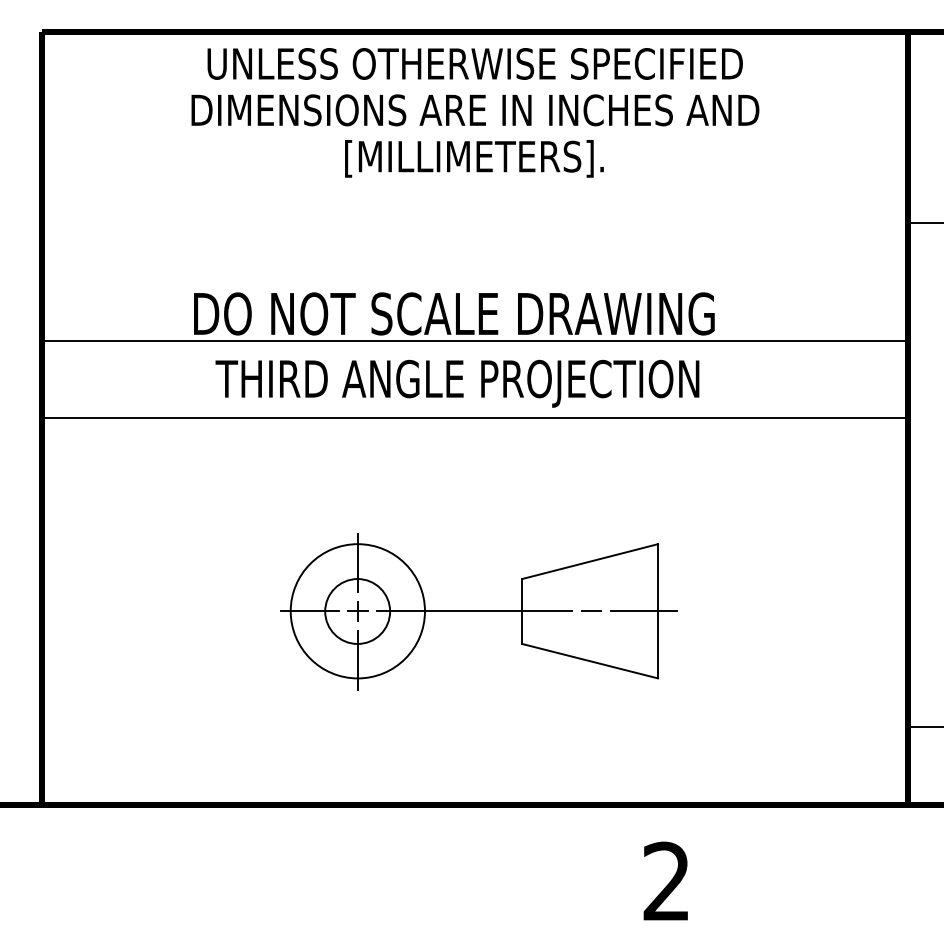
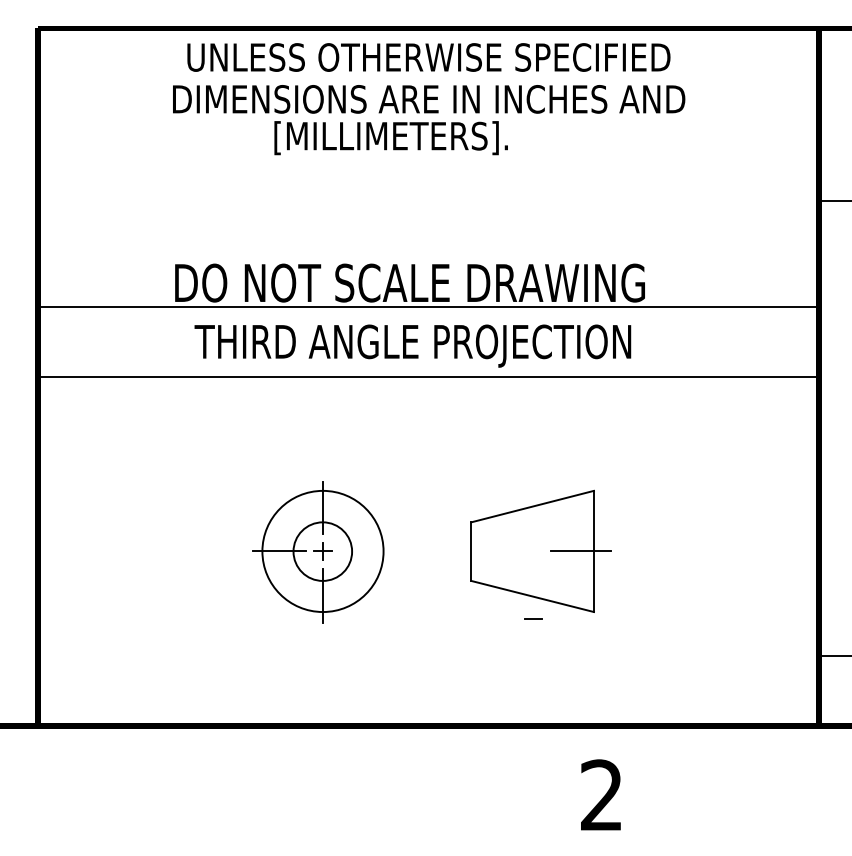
text: (473, 159) -> (390, 138), moved
line: (591, 610) -> (533, 618), moved
line: (474, 611) -> (428, 551), removed

